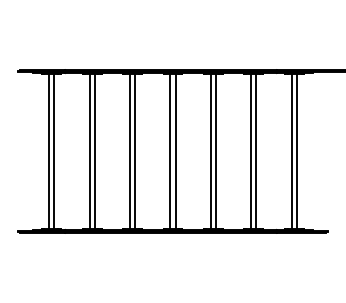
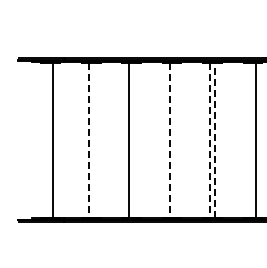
line: (48, 151) -> (47, 140), removed
line: (89, 151) -> (88, 140), solid -> dashed
line: (94, 151) -> (93, 140), removed
line: (135, 151) -> (134, 140), removed
line: (170, 151) -> (169, 140), solid -> dashed
line: (175, 151) -> (174, 140), removed
line: (210, 151) -> (209, 140), solid -> dashed
line: (216, 151) -> (215, 140), solid -> dashed
line: (251, 151) -> (250, 140), removed

